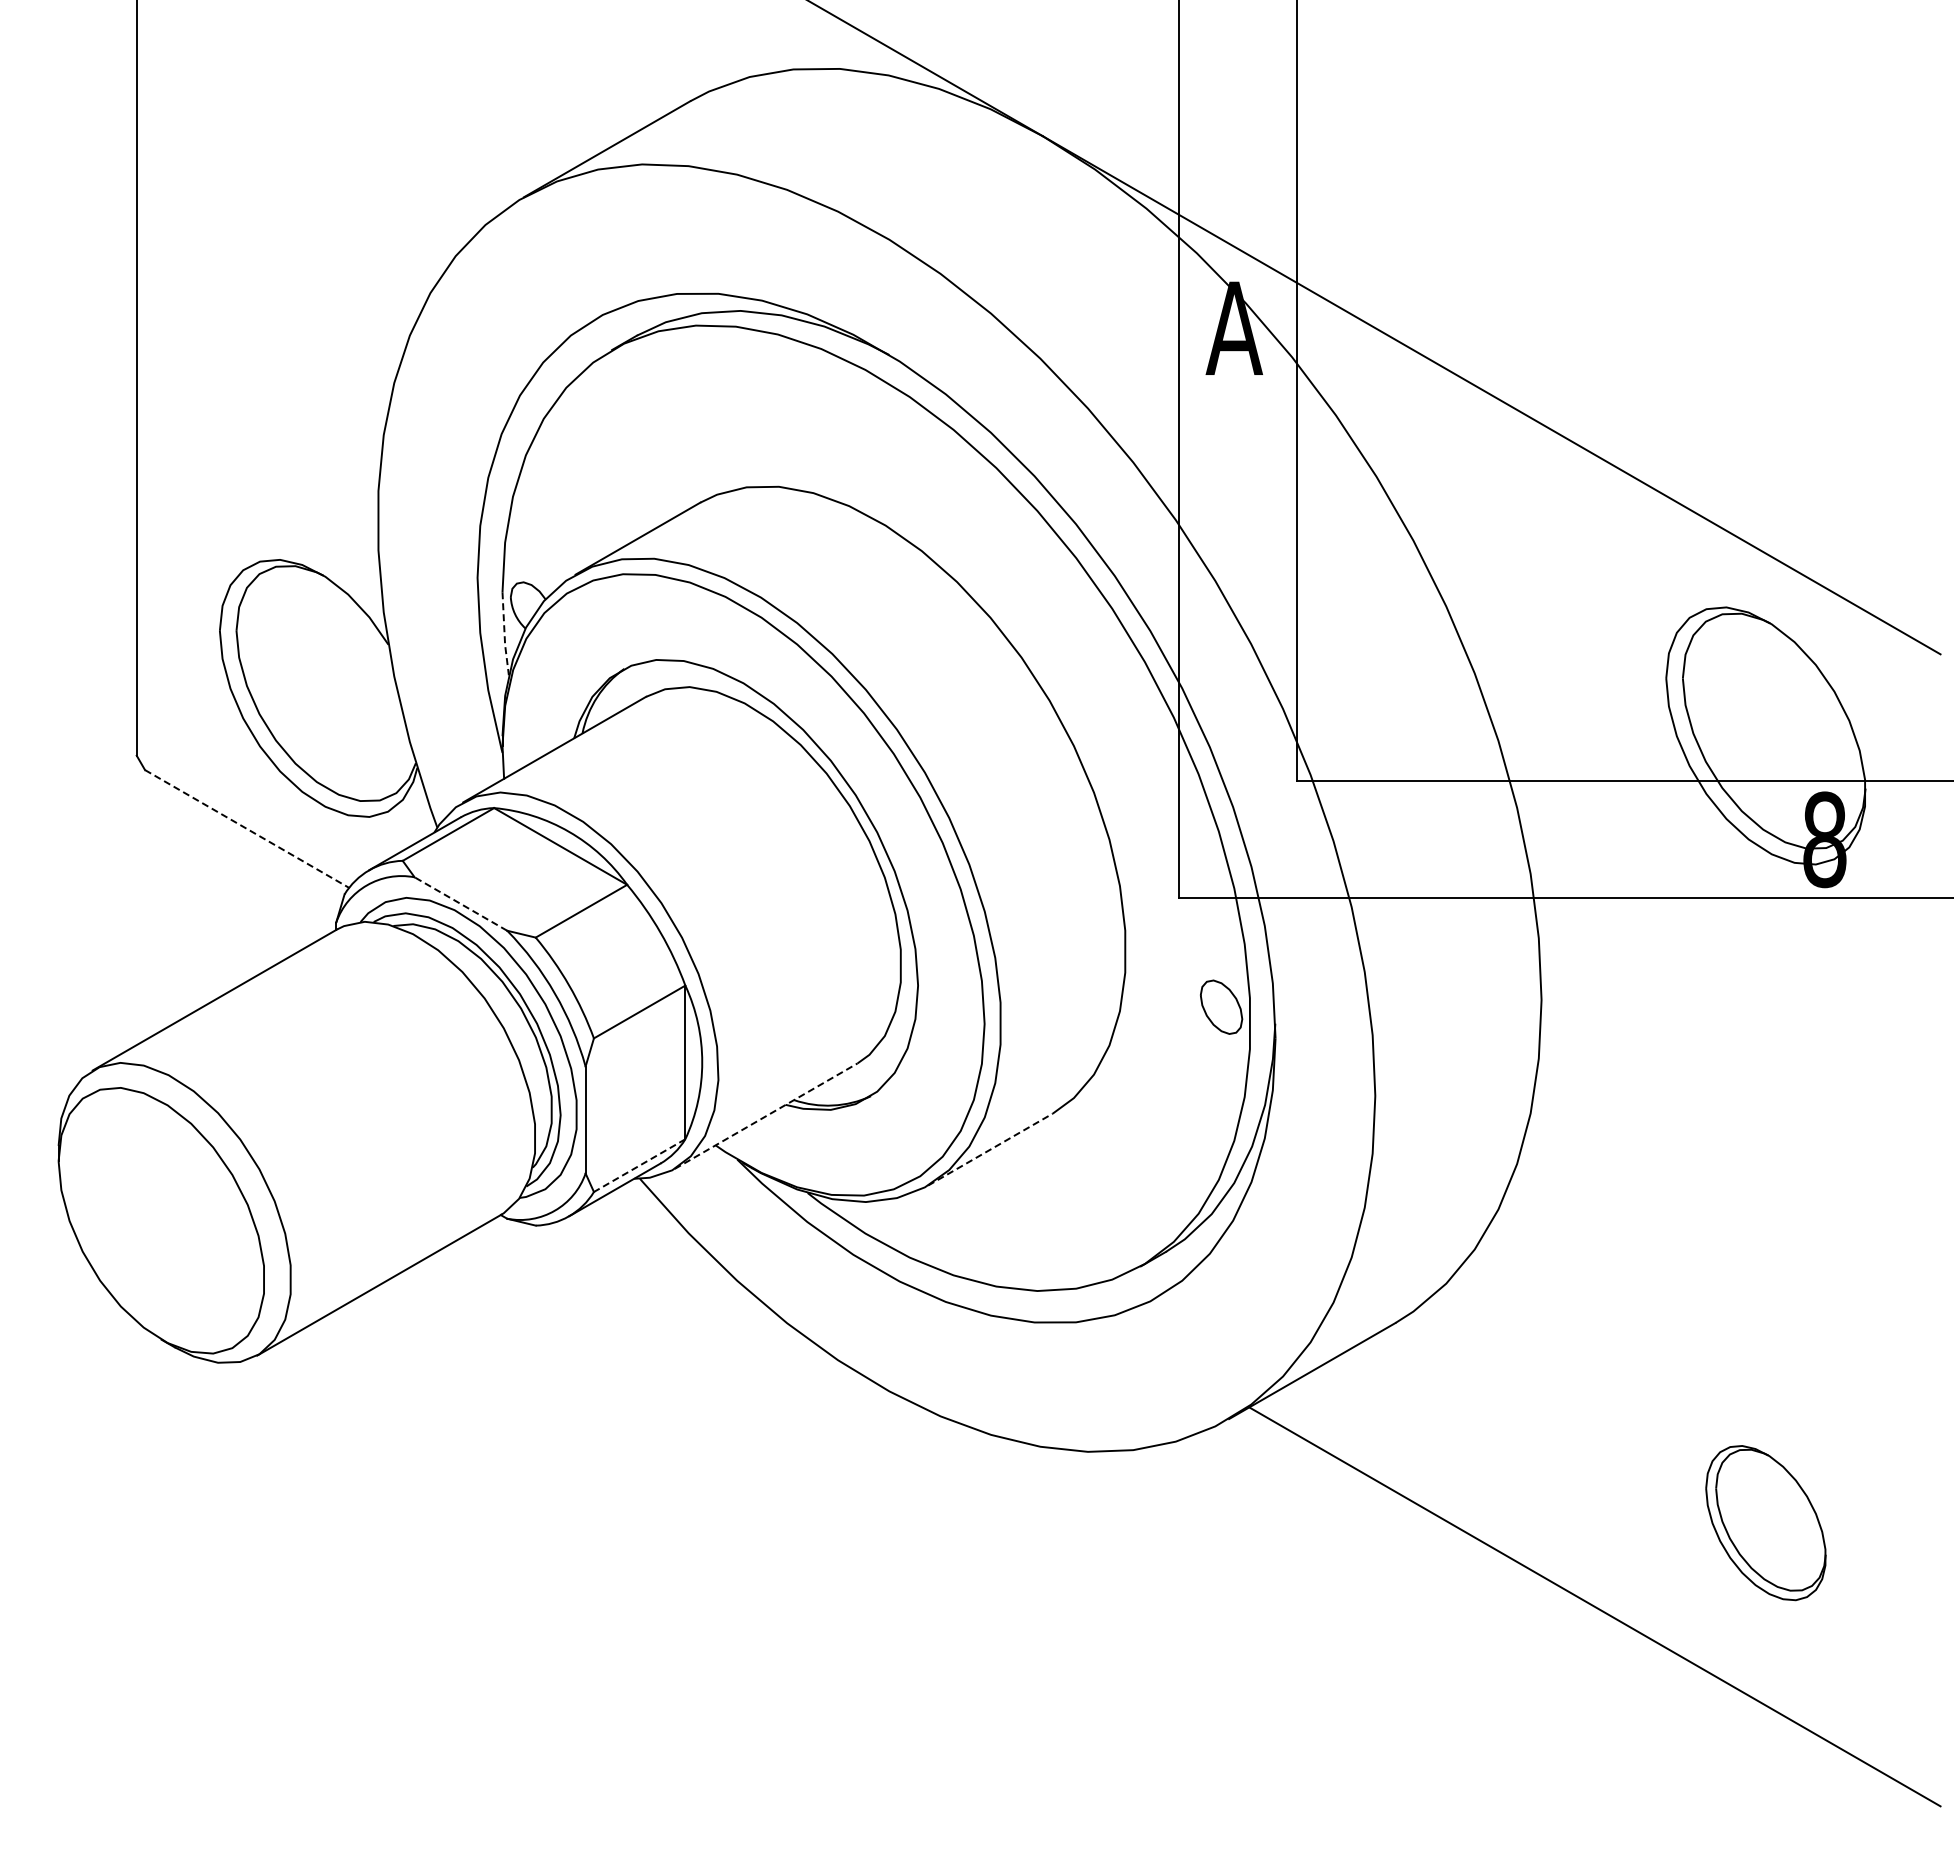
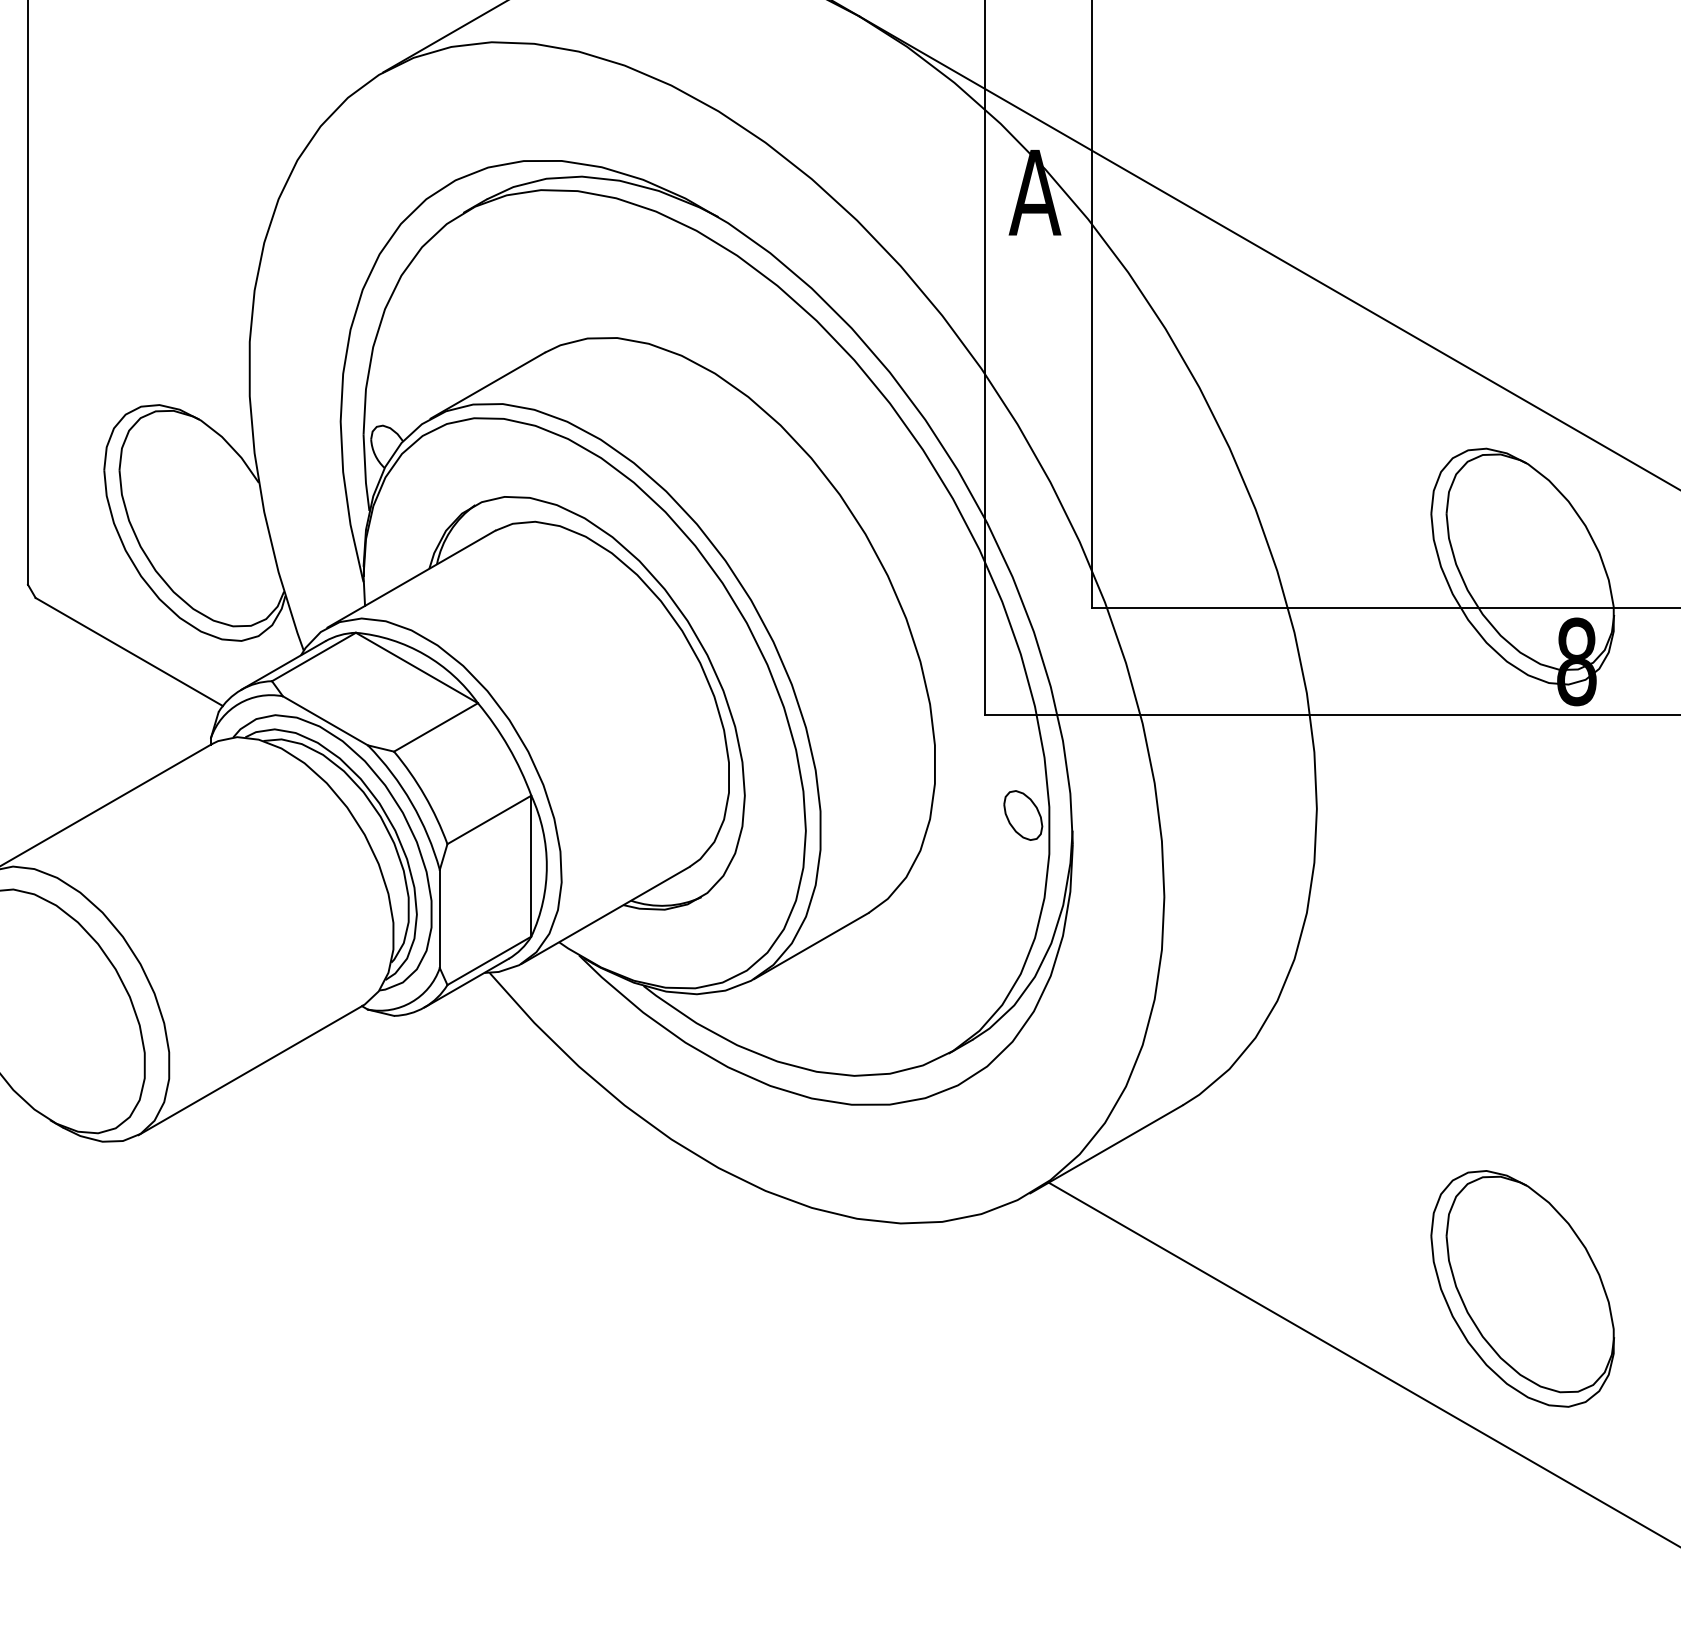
line: (504, 634) -> (365, 473), dashed -> solid
line: (247, 828) -> (129, 651), dashed -> solid
line: (460, 903) -> (325, 720), dashed -> solid
line: (766, 1116) -> (605, 915), dashed -> solid
line: (990, 1149) -> (811, 946), dashed -> solid
line: (639, 1165) -> (489, 960), dashed -> solid
part: (1765, 1522) -> (1522, 1288), size x1.67

